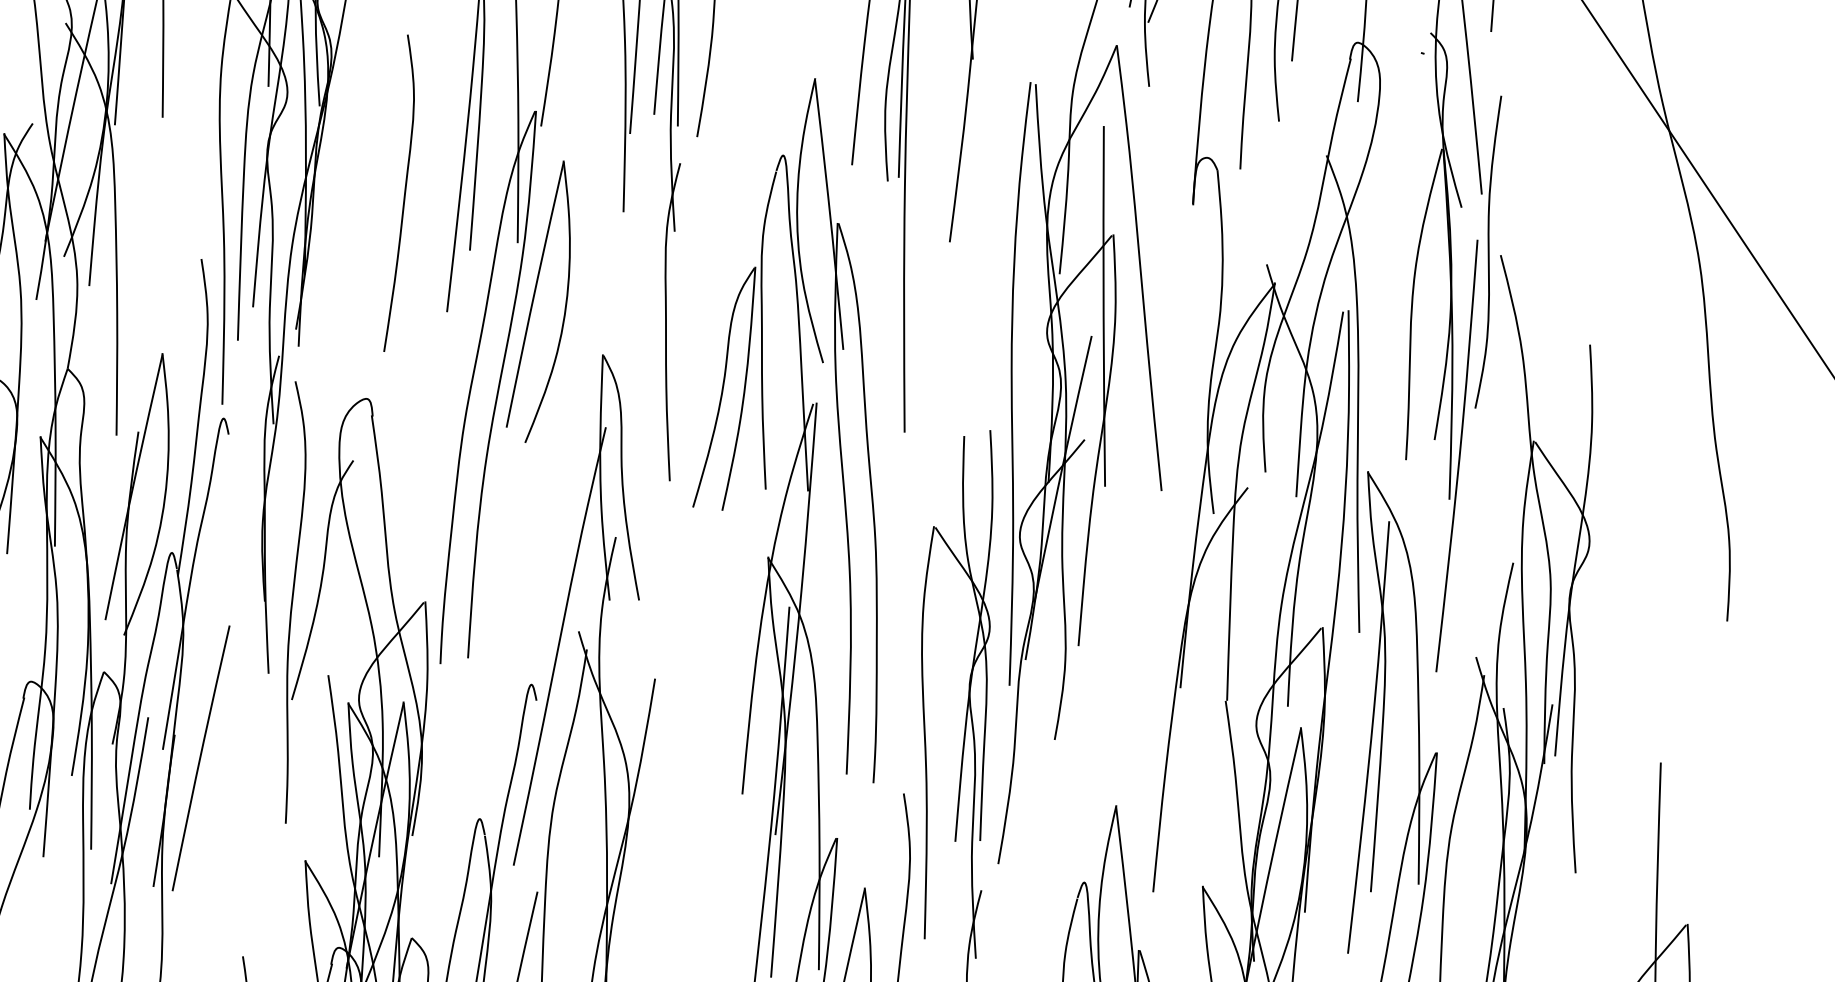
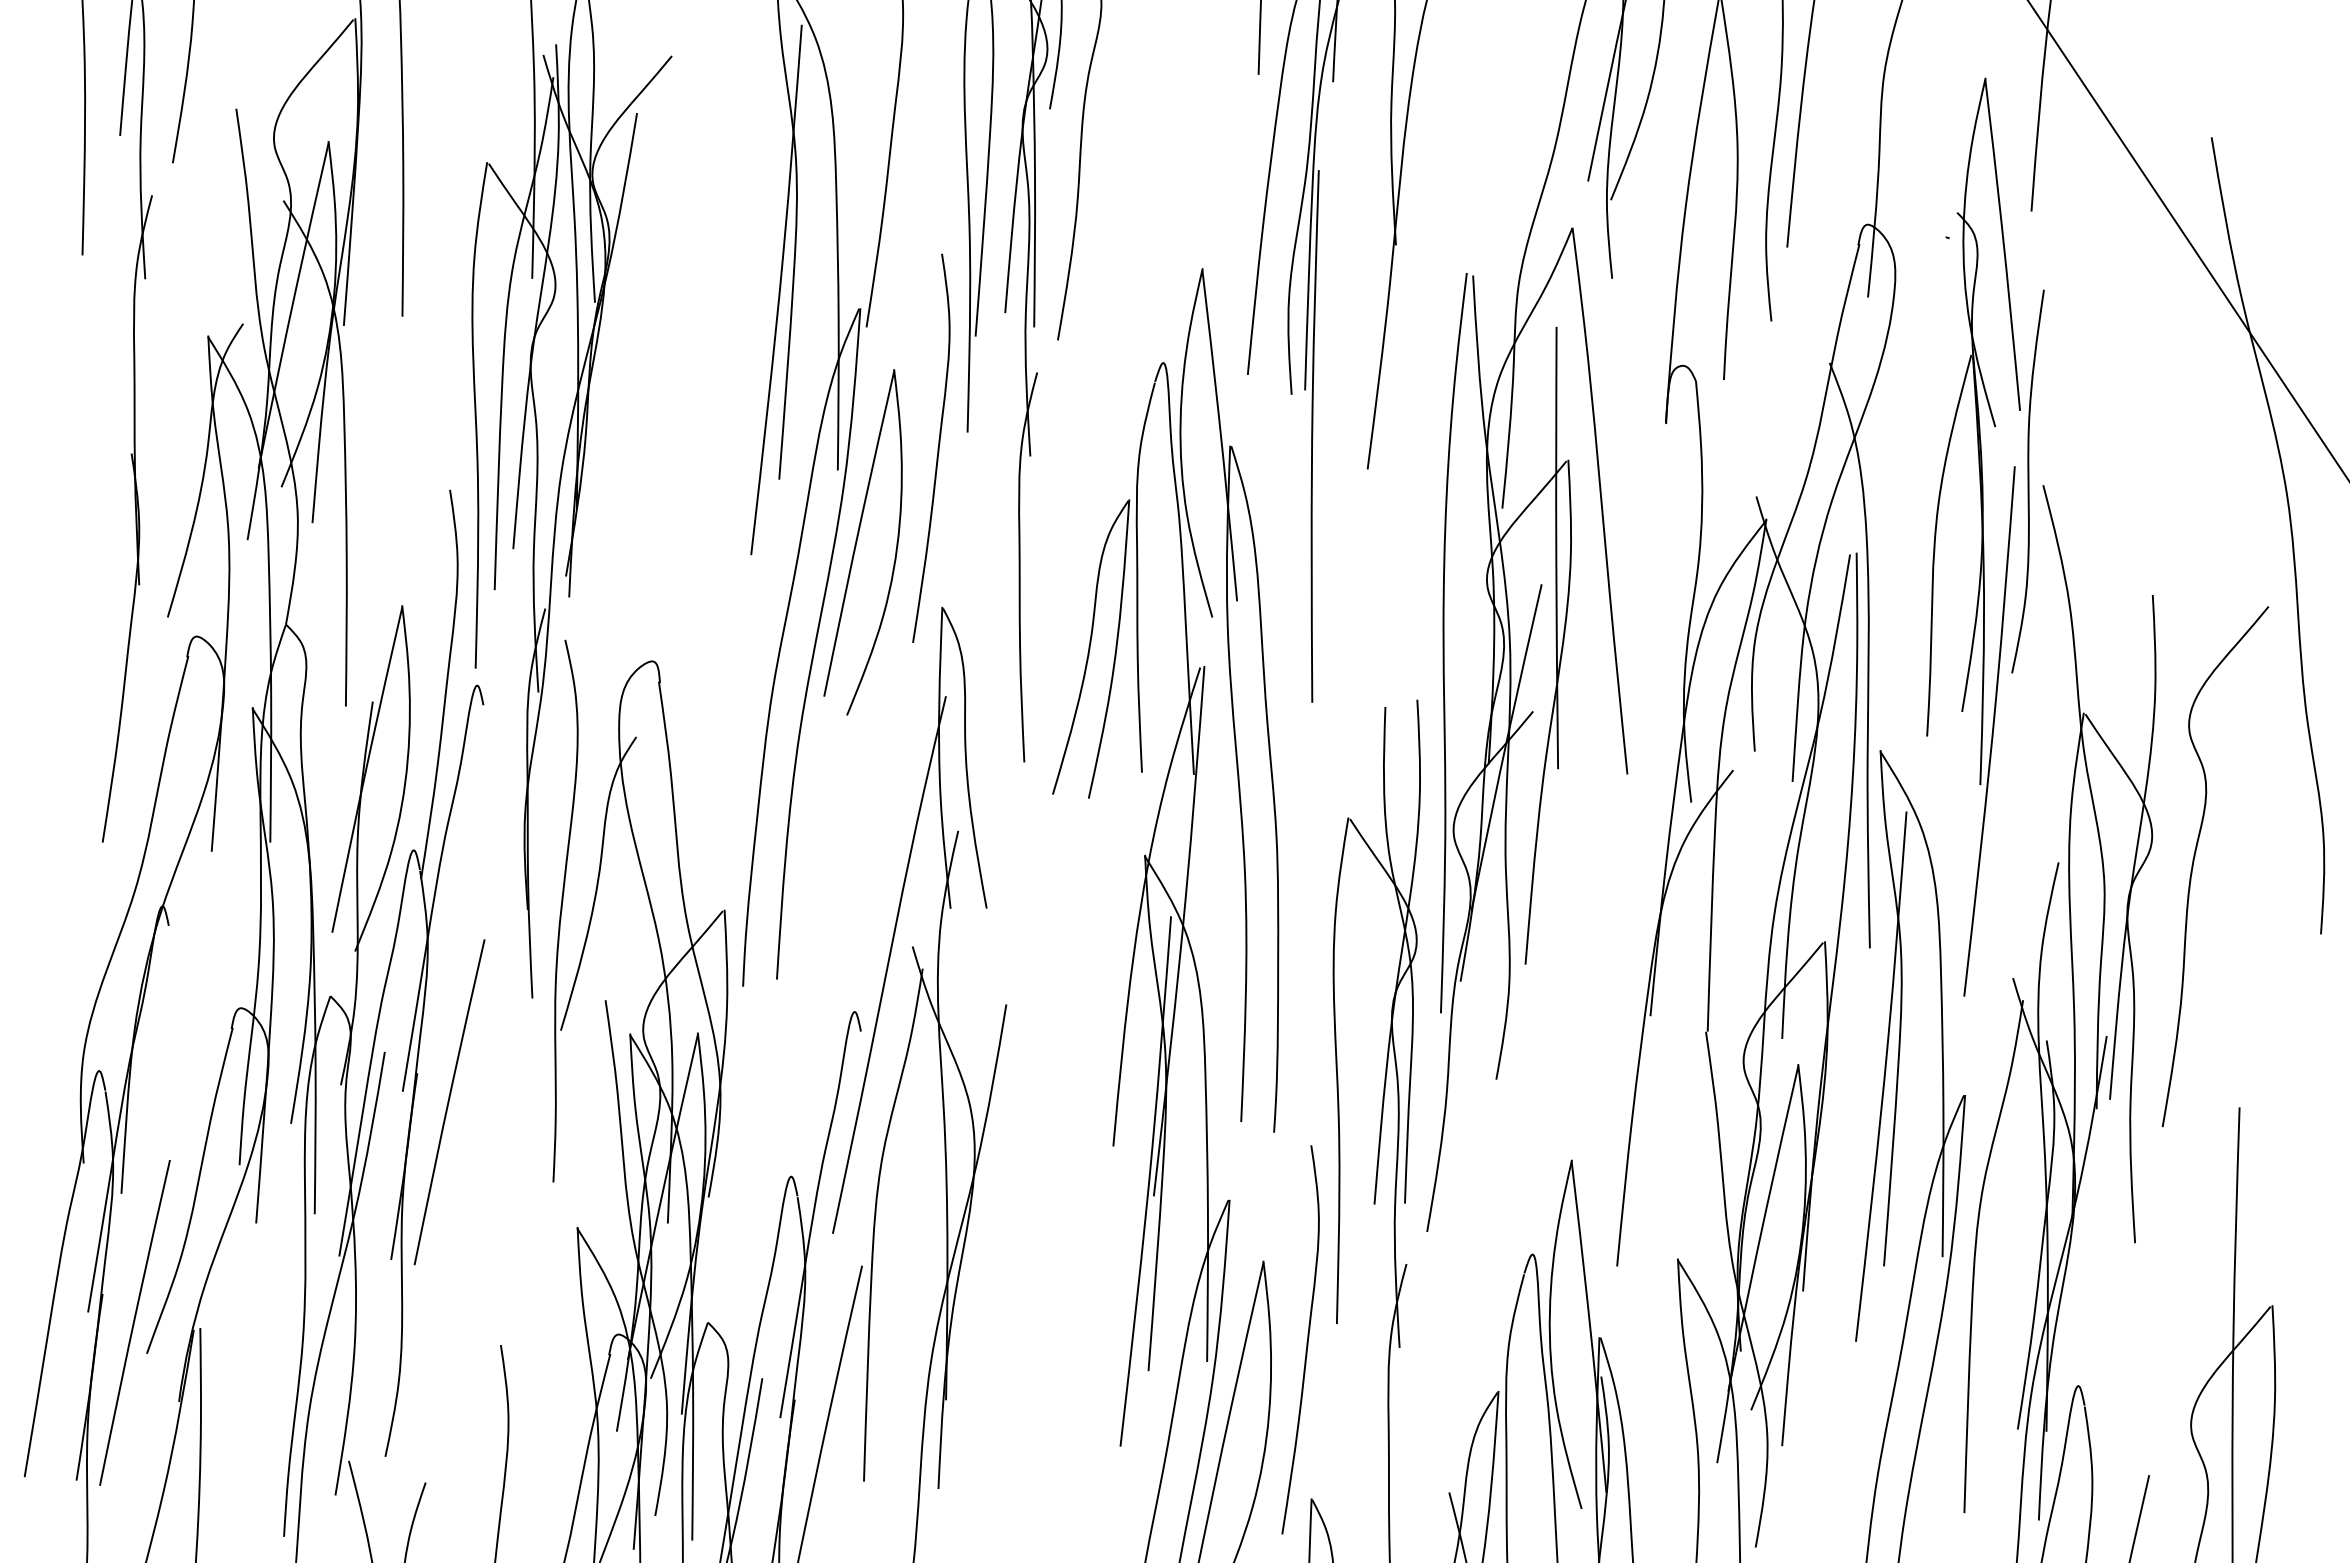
curve: (404, 192) -> (937, 447), moved
curve: (1624, 562) -> (2194, 862), added

